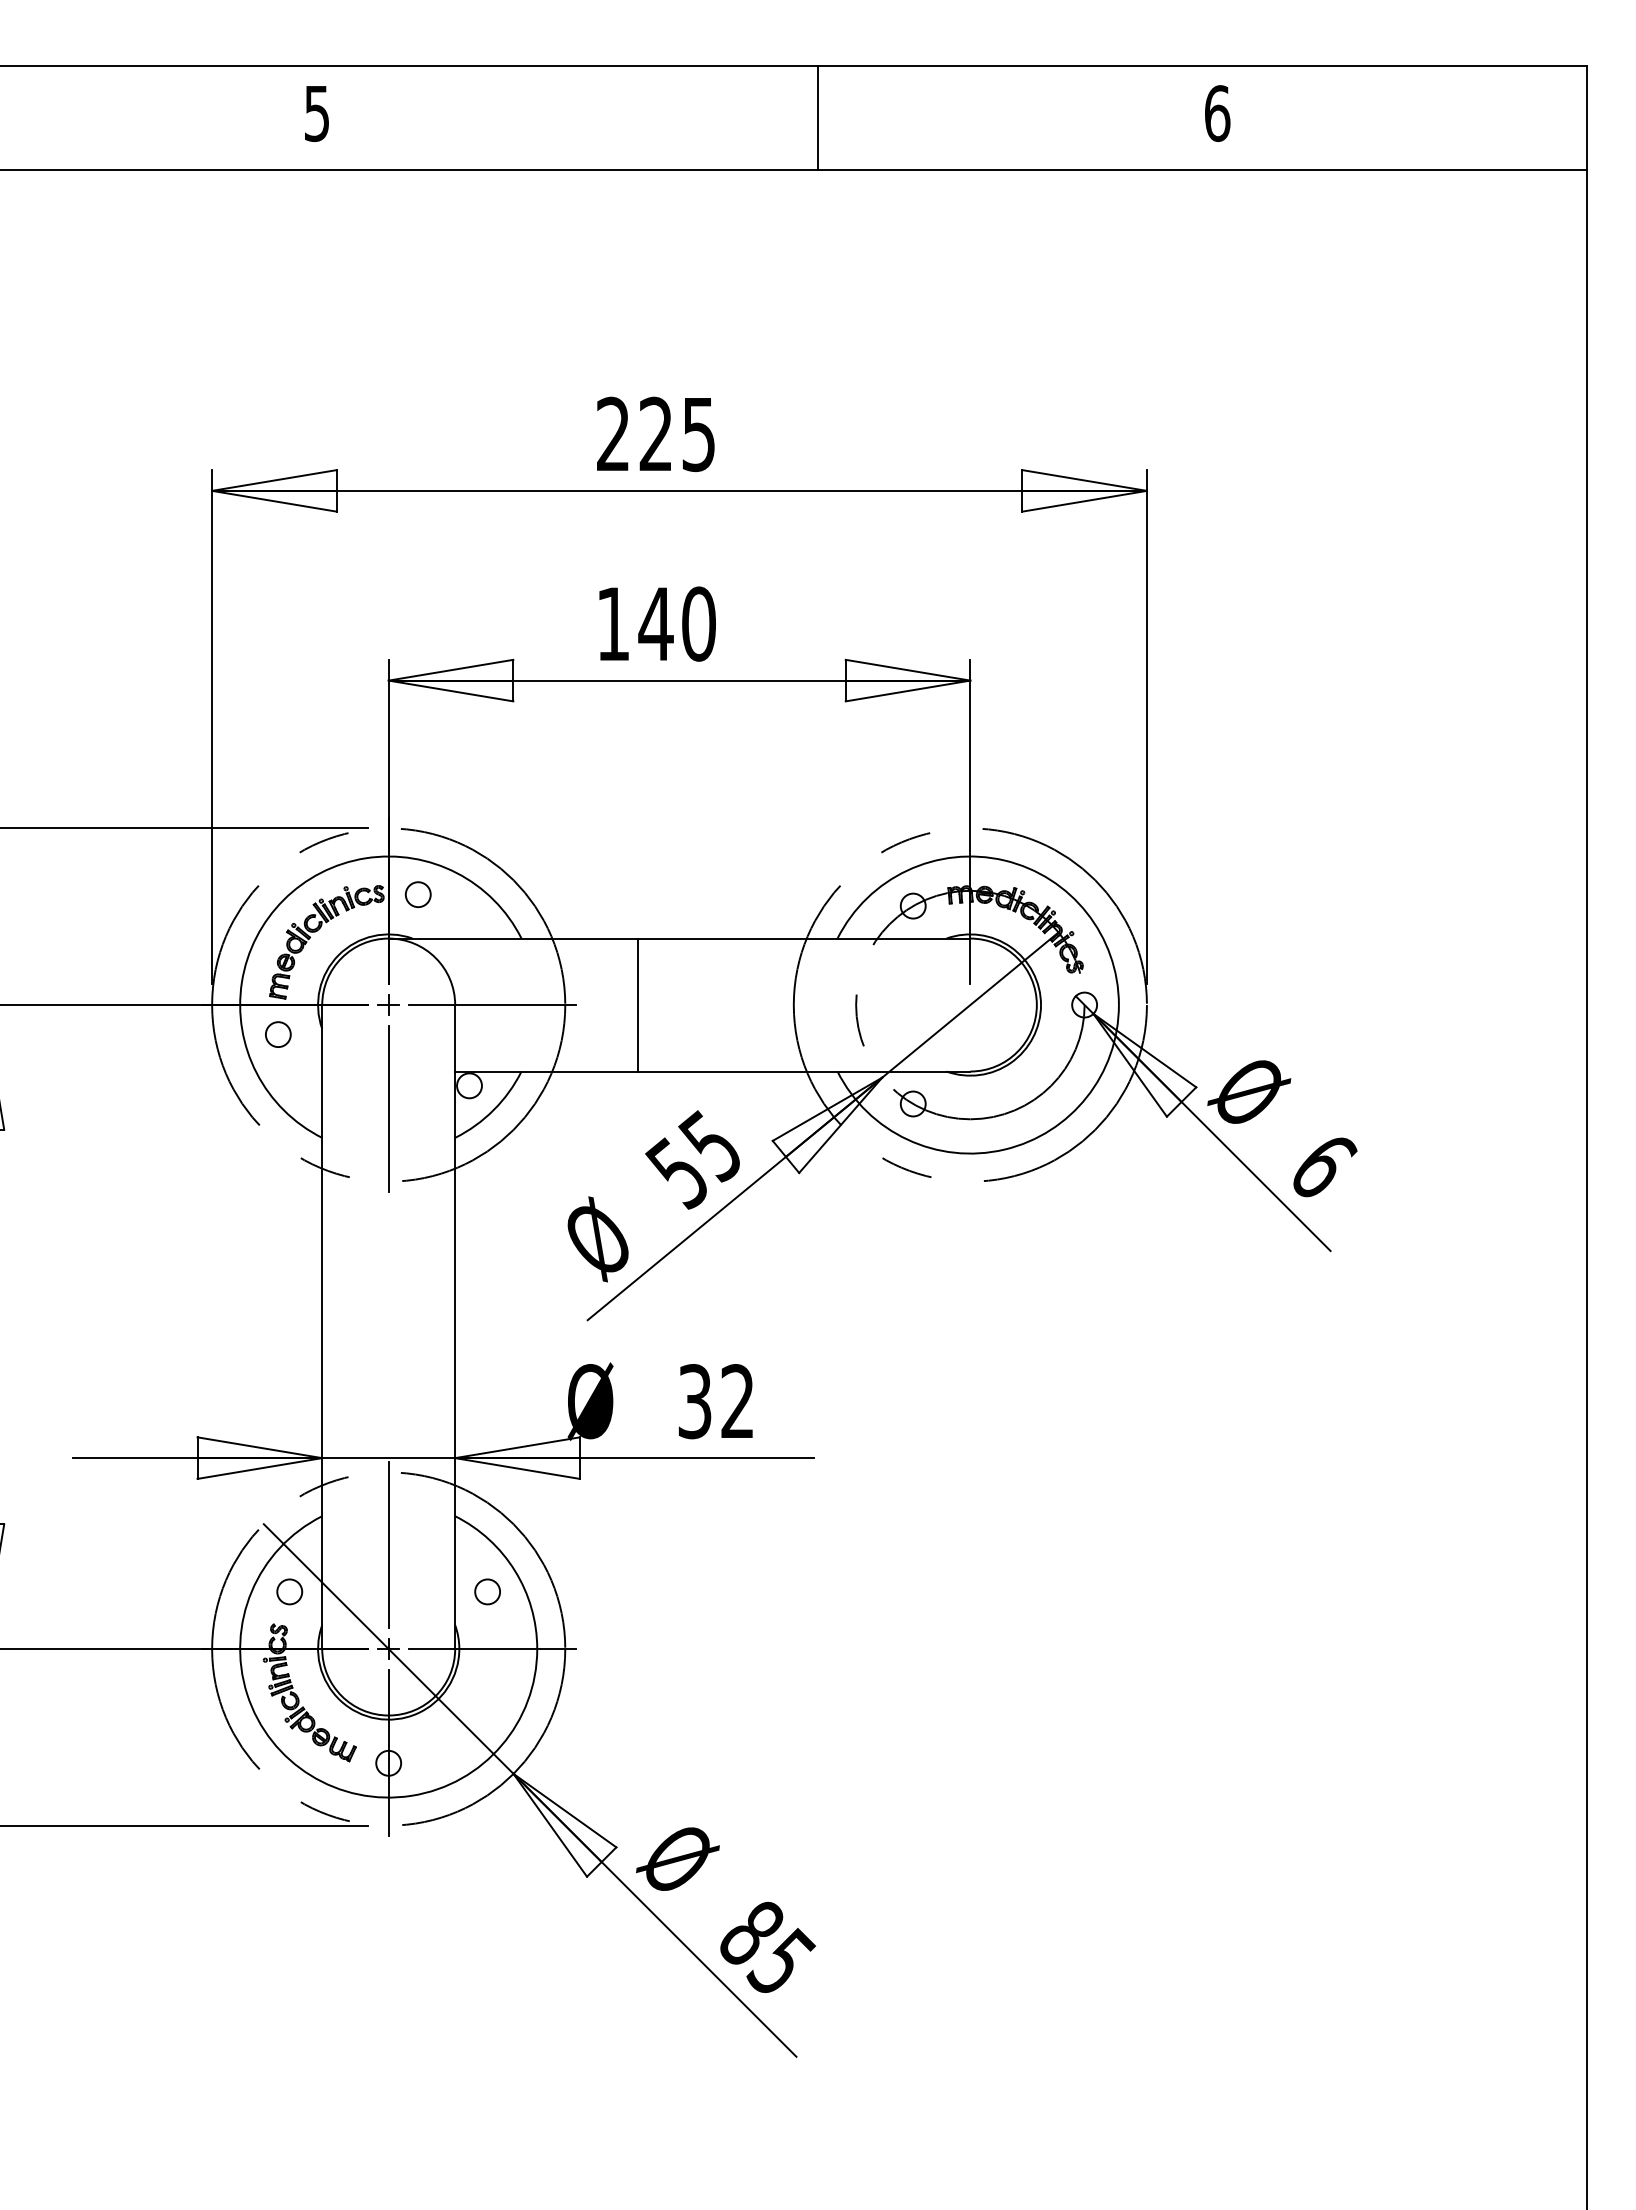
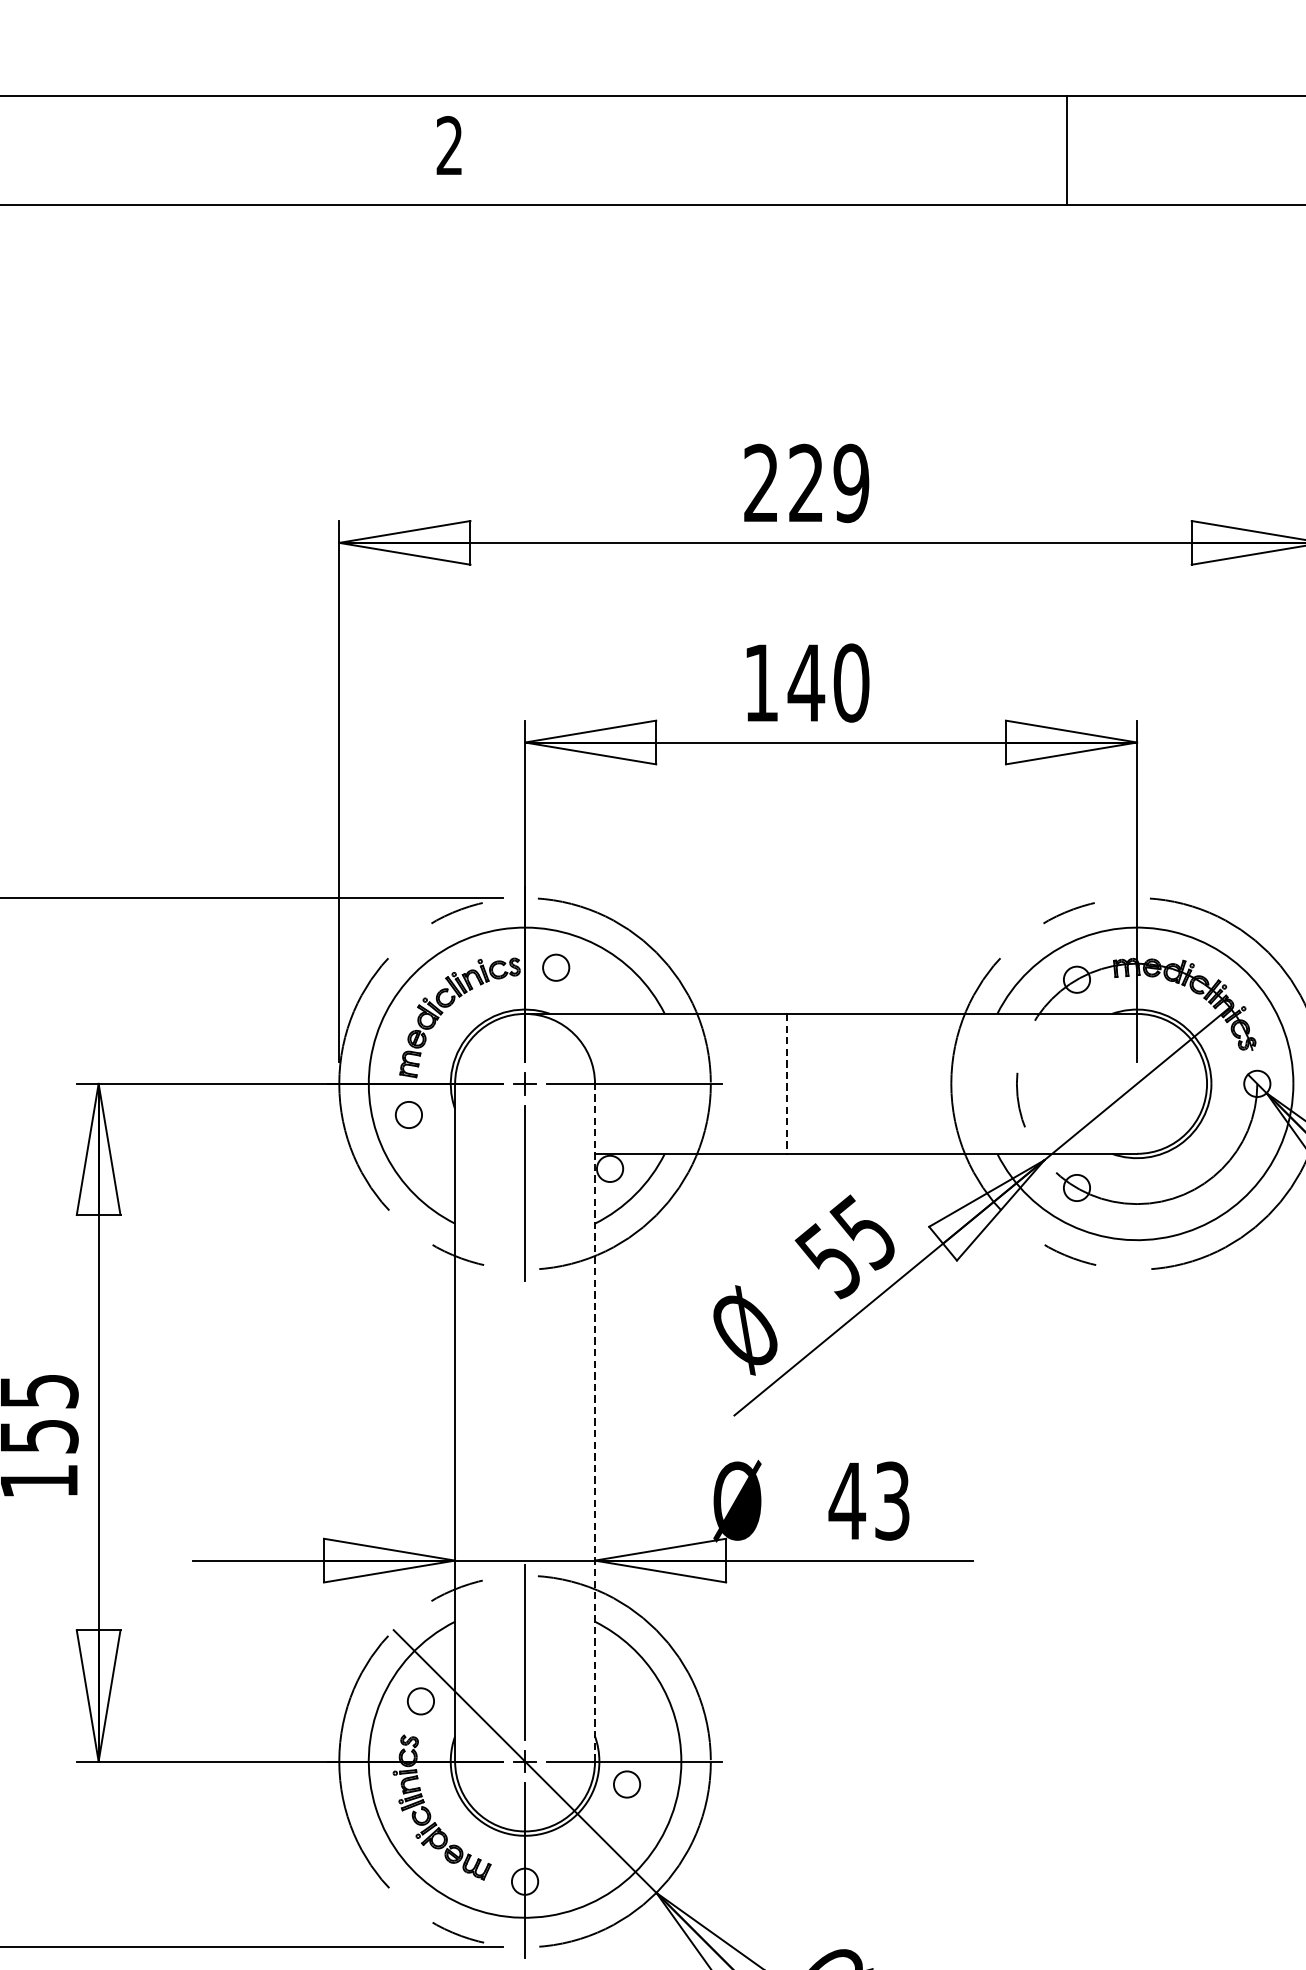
text: (316, 113) -> (449, 145), 5 -> 2
line: (818, 118) -> (1066, 151), moved
text: (698, 433) -> (851, 482), 225 -> 229
line: (638, 1005) -> (787, 1084), solid -> dashed
line: (455, 1327) -> (595, 1423), solid -> dashed
text: (715, 1401) -> (868, 1501), 32 -> 43
circle: (487, 1591) -> (626, 1784), moved

